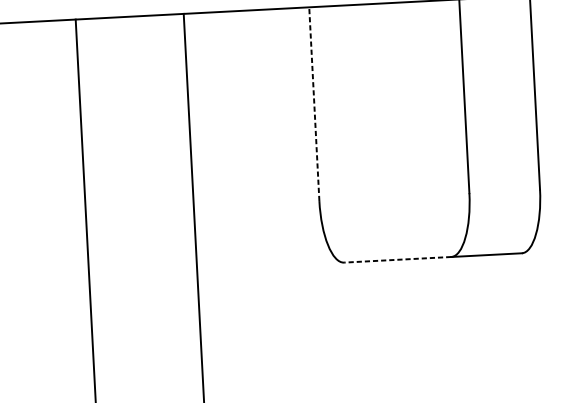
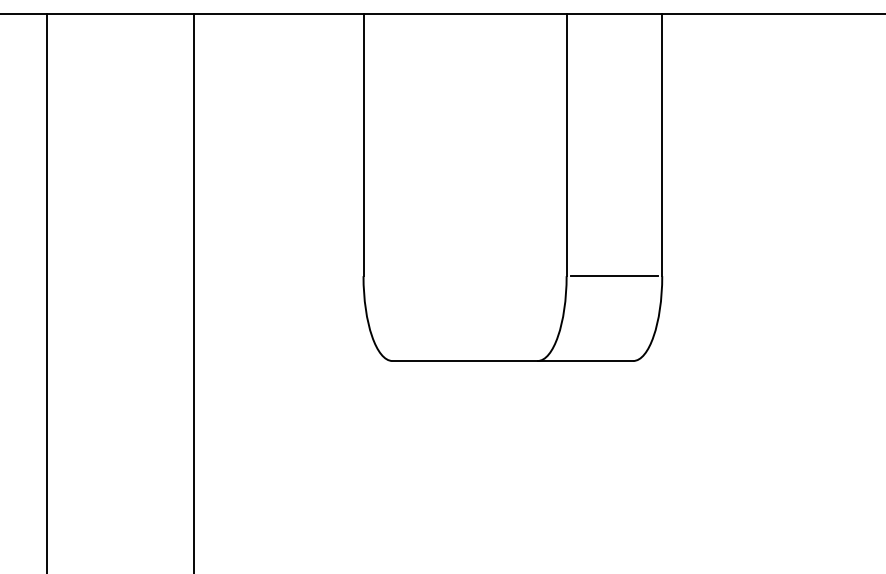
line: (314, 103) -> (363, 144), dashed -> solid
line: (504, 191) -> (614, 276), added
line: (398, 260) -> (465, 361), dashed -> solid

